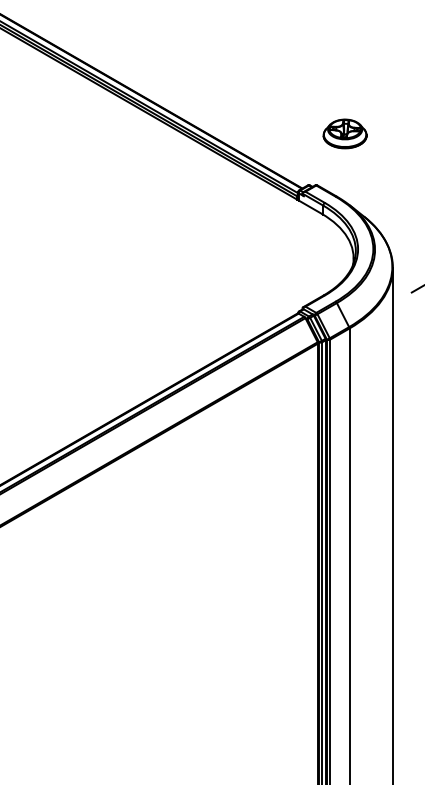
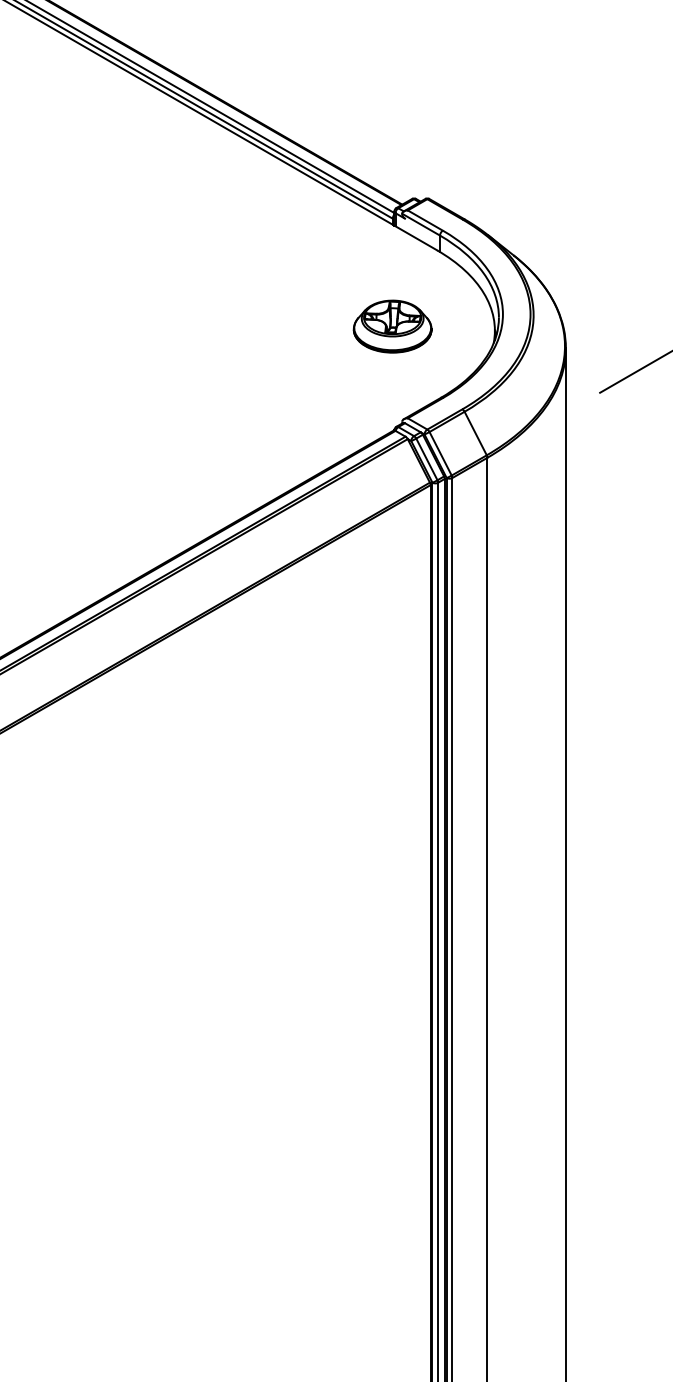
part: (344, 133) -> (391, 325), moved

